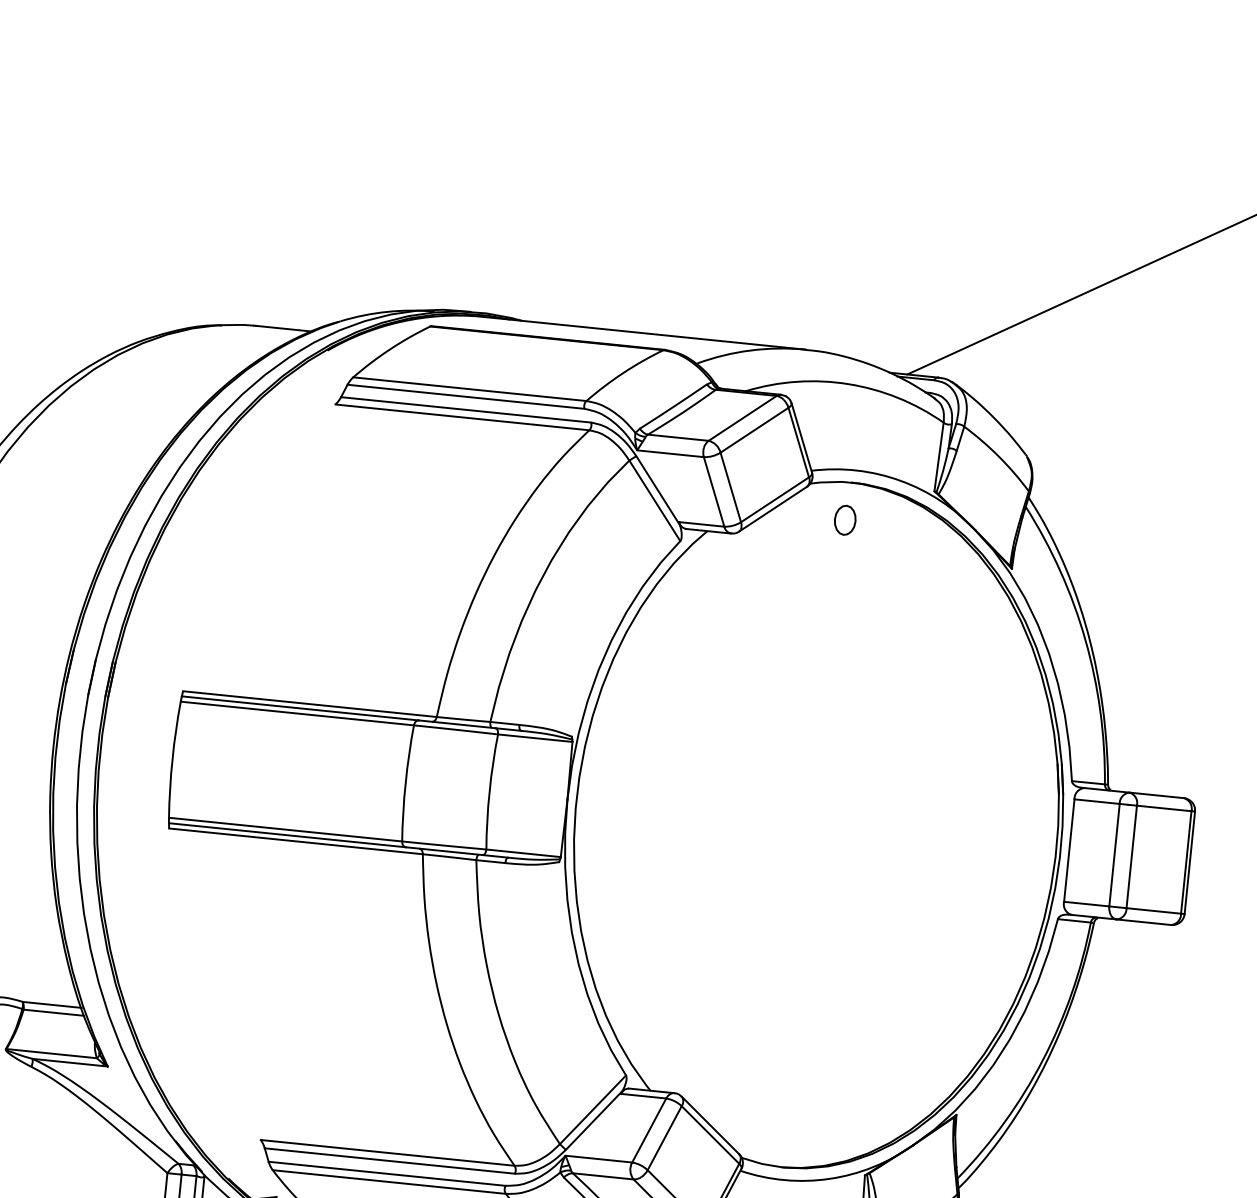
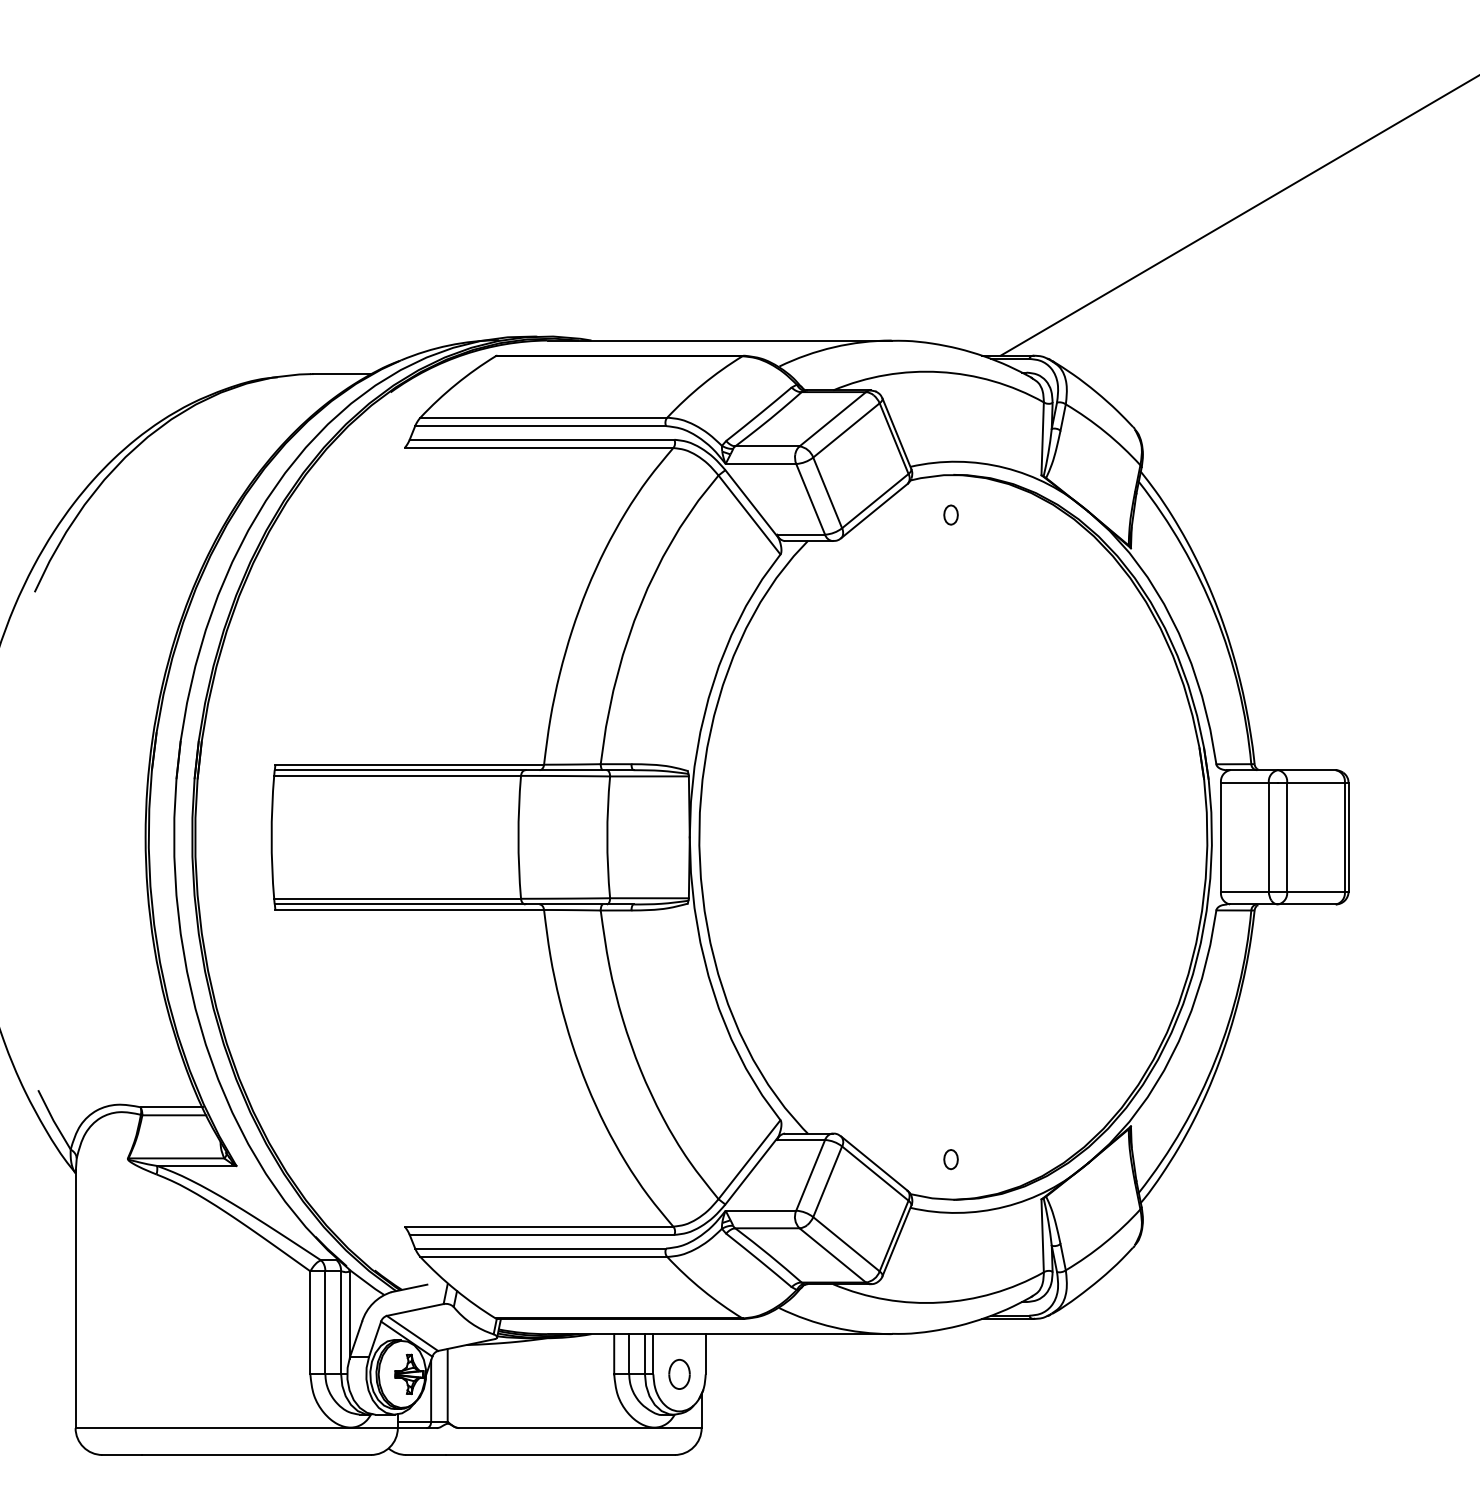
part: (844, 519) -> (950, 514), size x0.62
part: (782, 1128) -> (950, 1159), added

